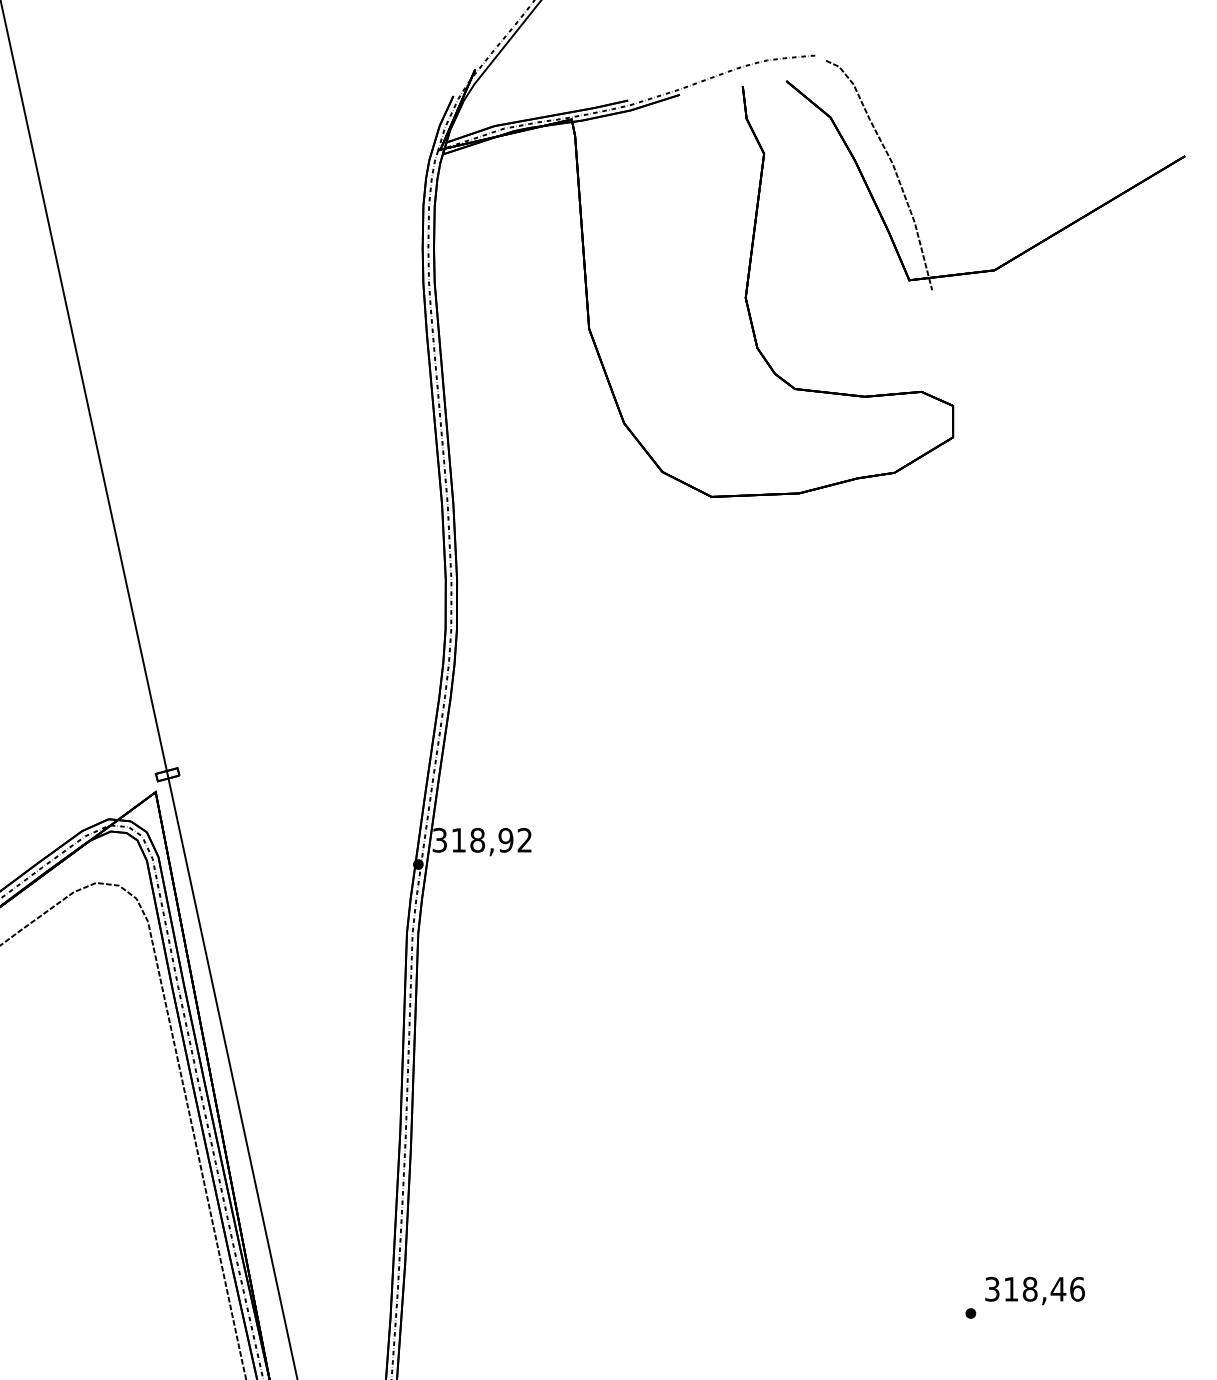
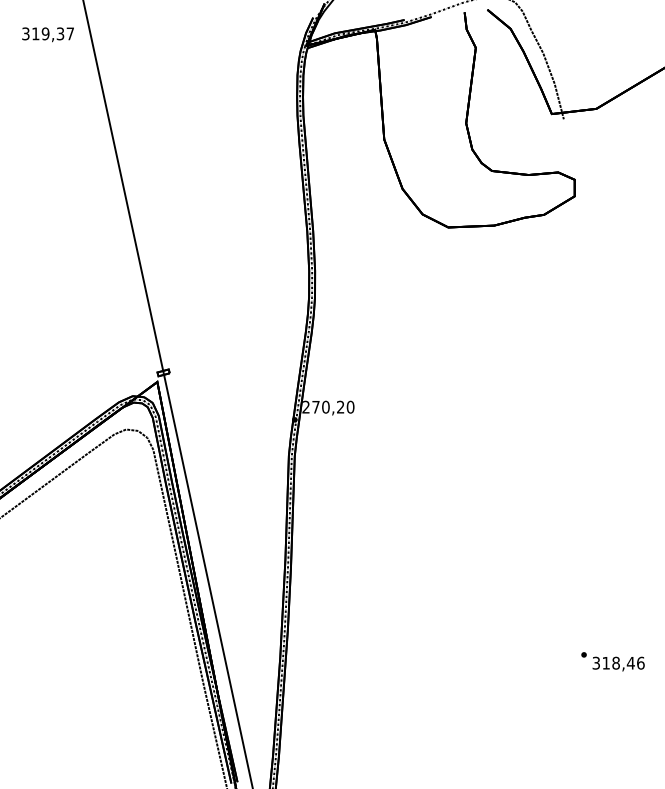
text: (482, 838) -> (328, 406), 318,92 -> 270,20
text: (1034, 1289) -> (618, 663), moved

